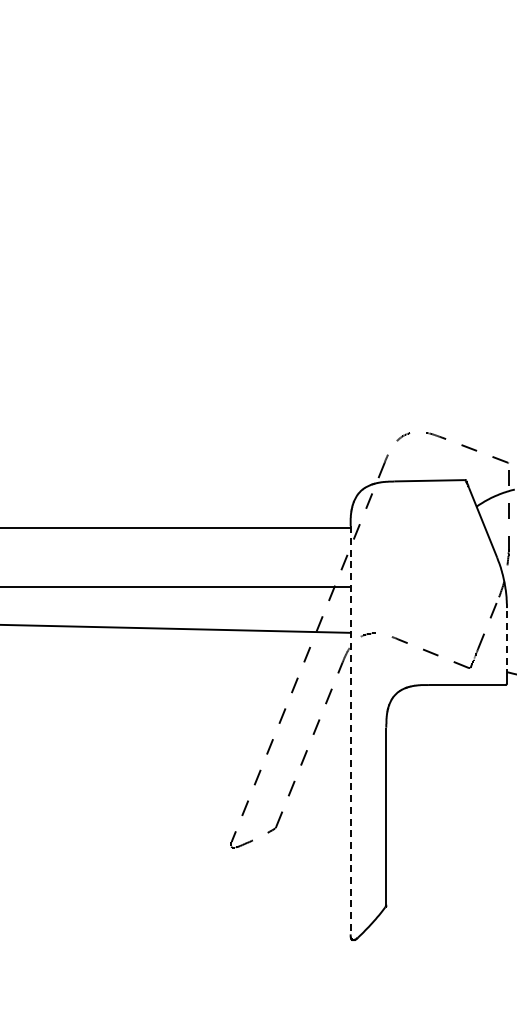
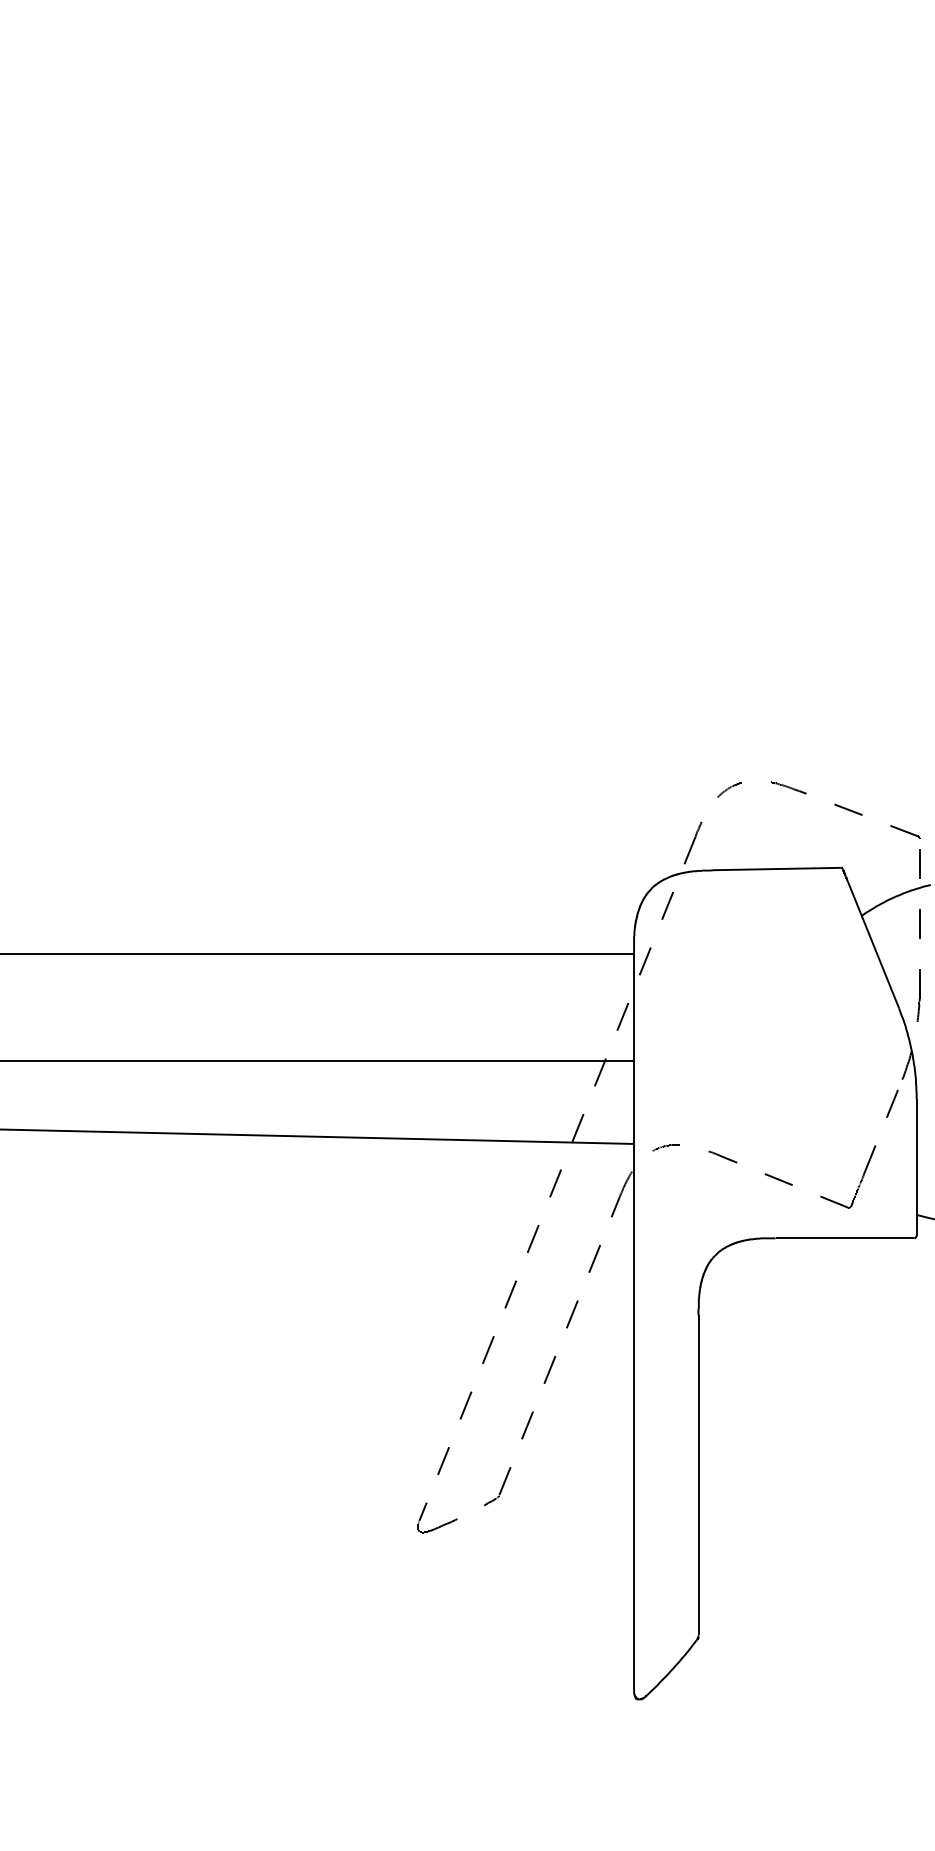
line: (506, 641) -> (915, 1159), dashed -> solid
line: (350, 730) -> (633, 1320), dashed -> solid

